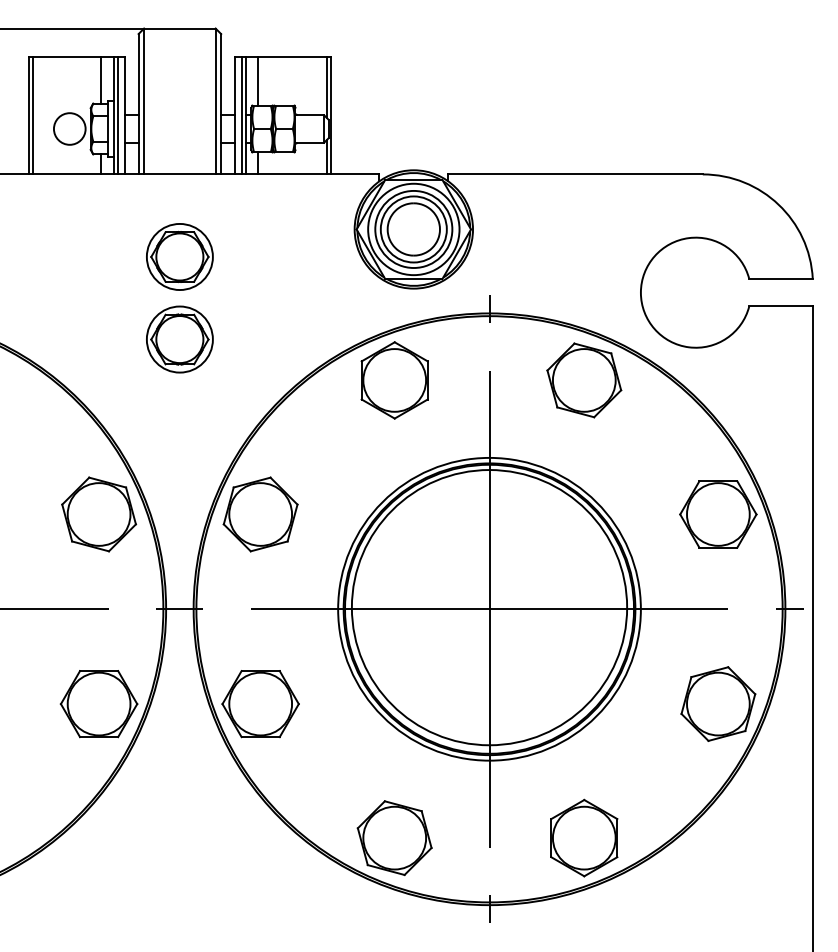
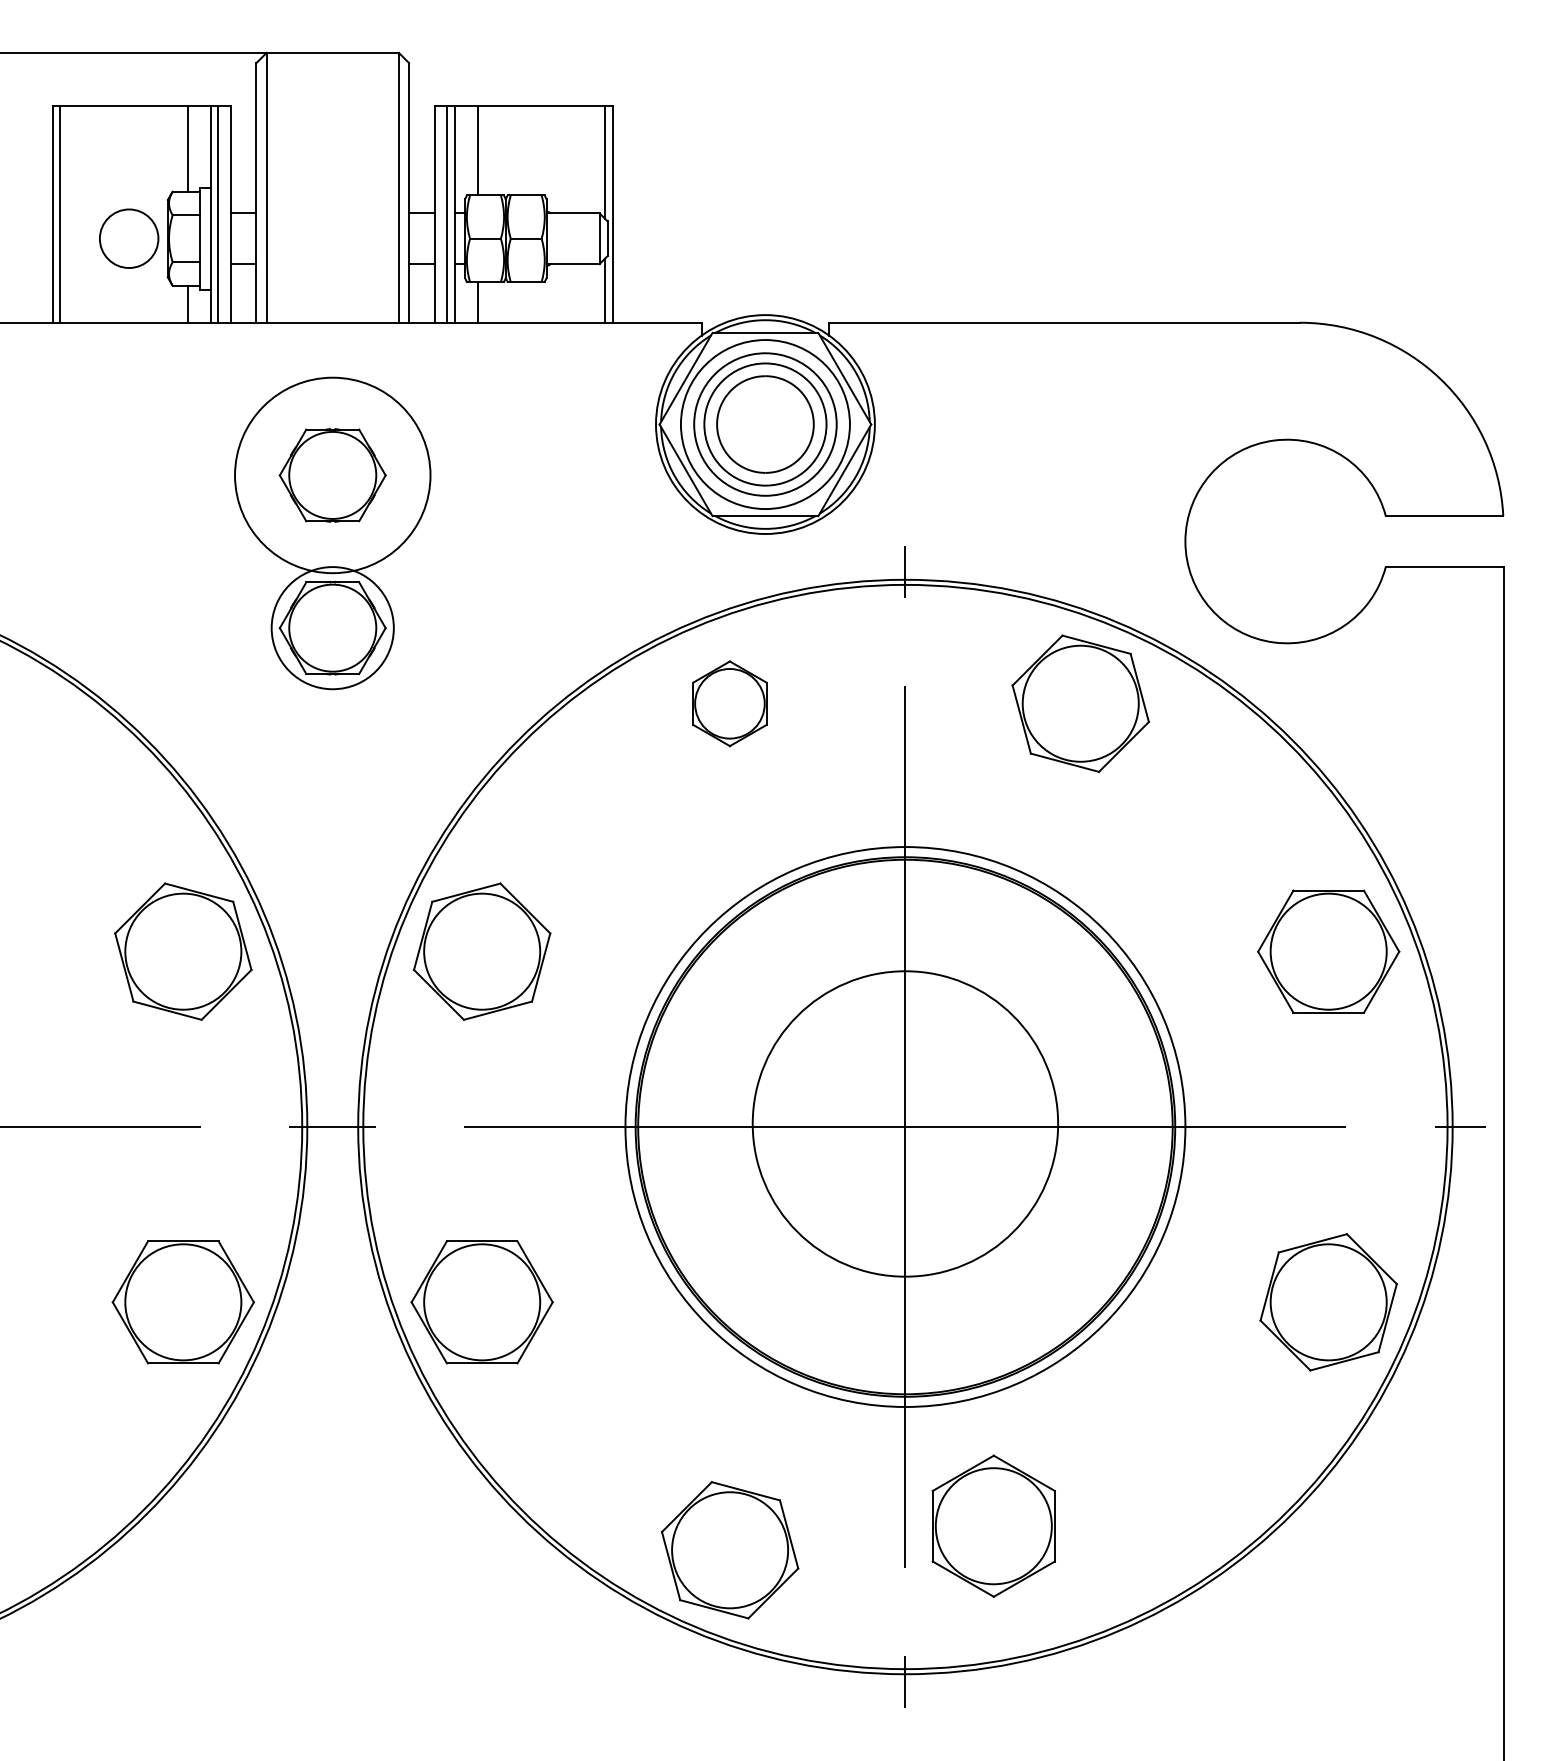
circle: (179, 256) -> (332, 474), size x1.6
part: (394, 380) -> (729, 703), size x0.6
circle: (489, 607) -> (905, 1123), size x0.6
part: (584, 837) -> (994, 1525), moved

